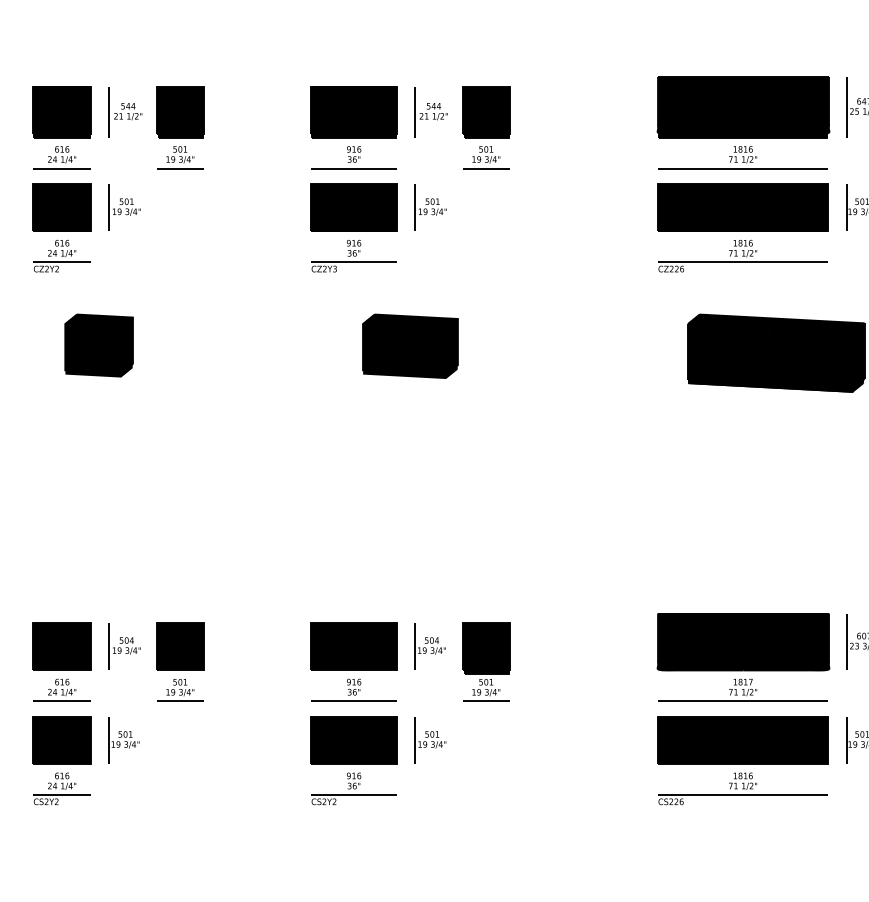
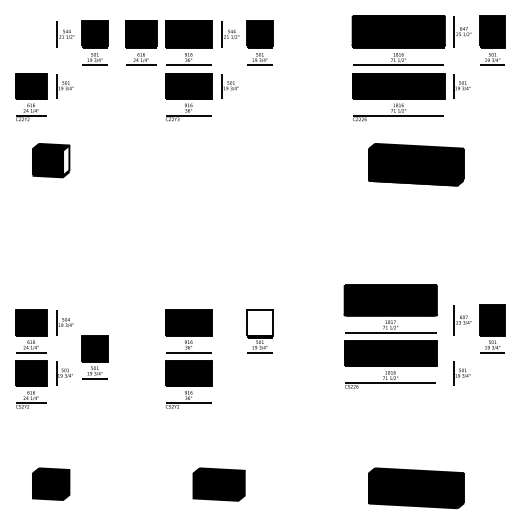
part: (62, 126) -> (141, 42), moved
fill: (127, 345) -> (66, 160), removed
part: (409, 345) -> (218, 160), removed
part: (429, 645) -> (229, 322), removed
fill: (485, 645) -> (259, 322), removed
part: (179, 662) -> (94, 357), moved
part: (742, 708) -> (390, 336), moved
part: (429, 740) -> (229, 373), removed

